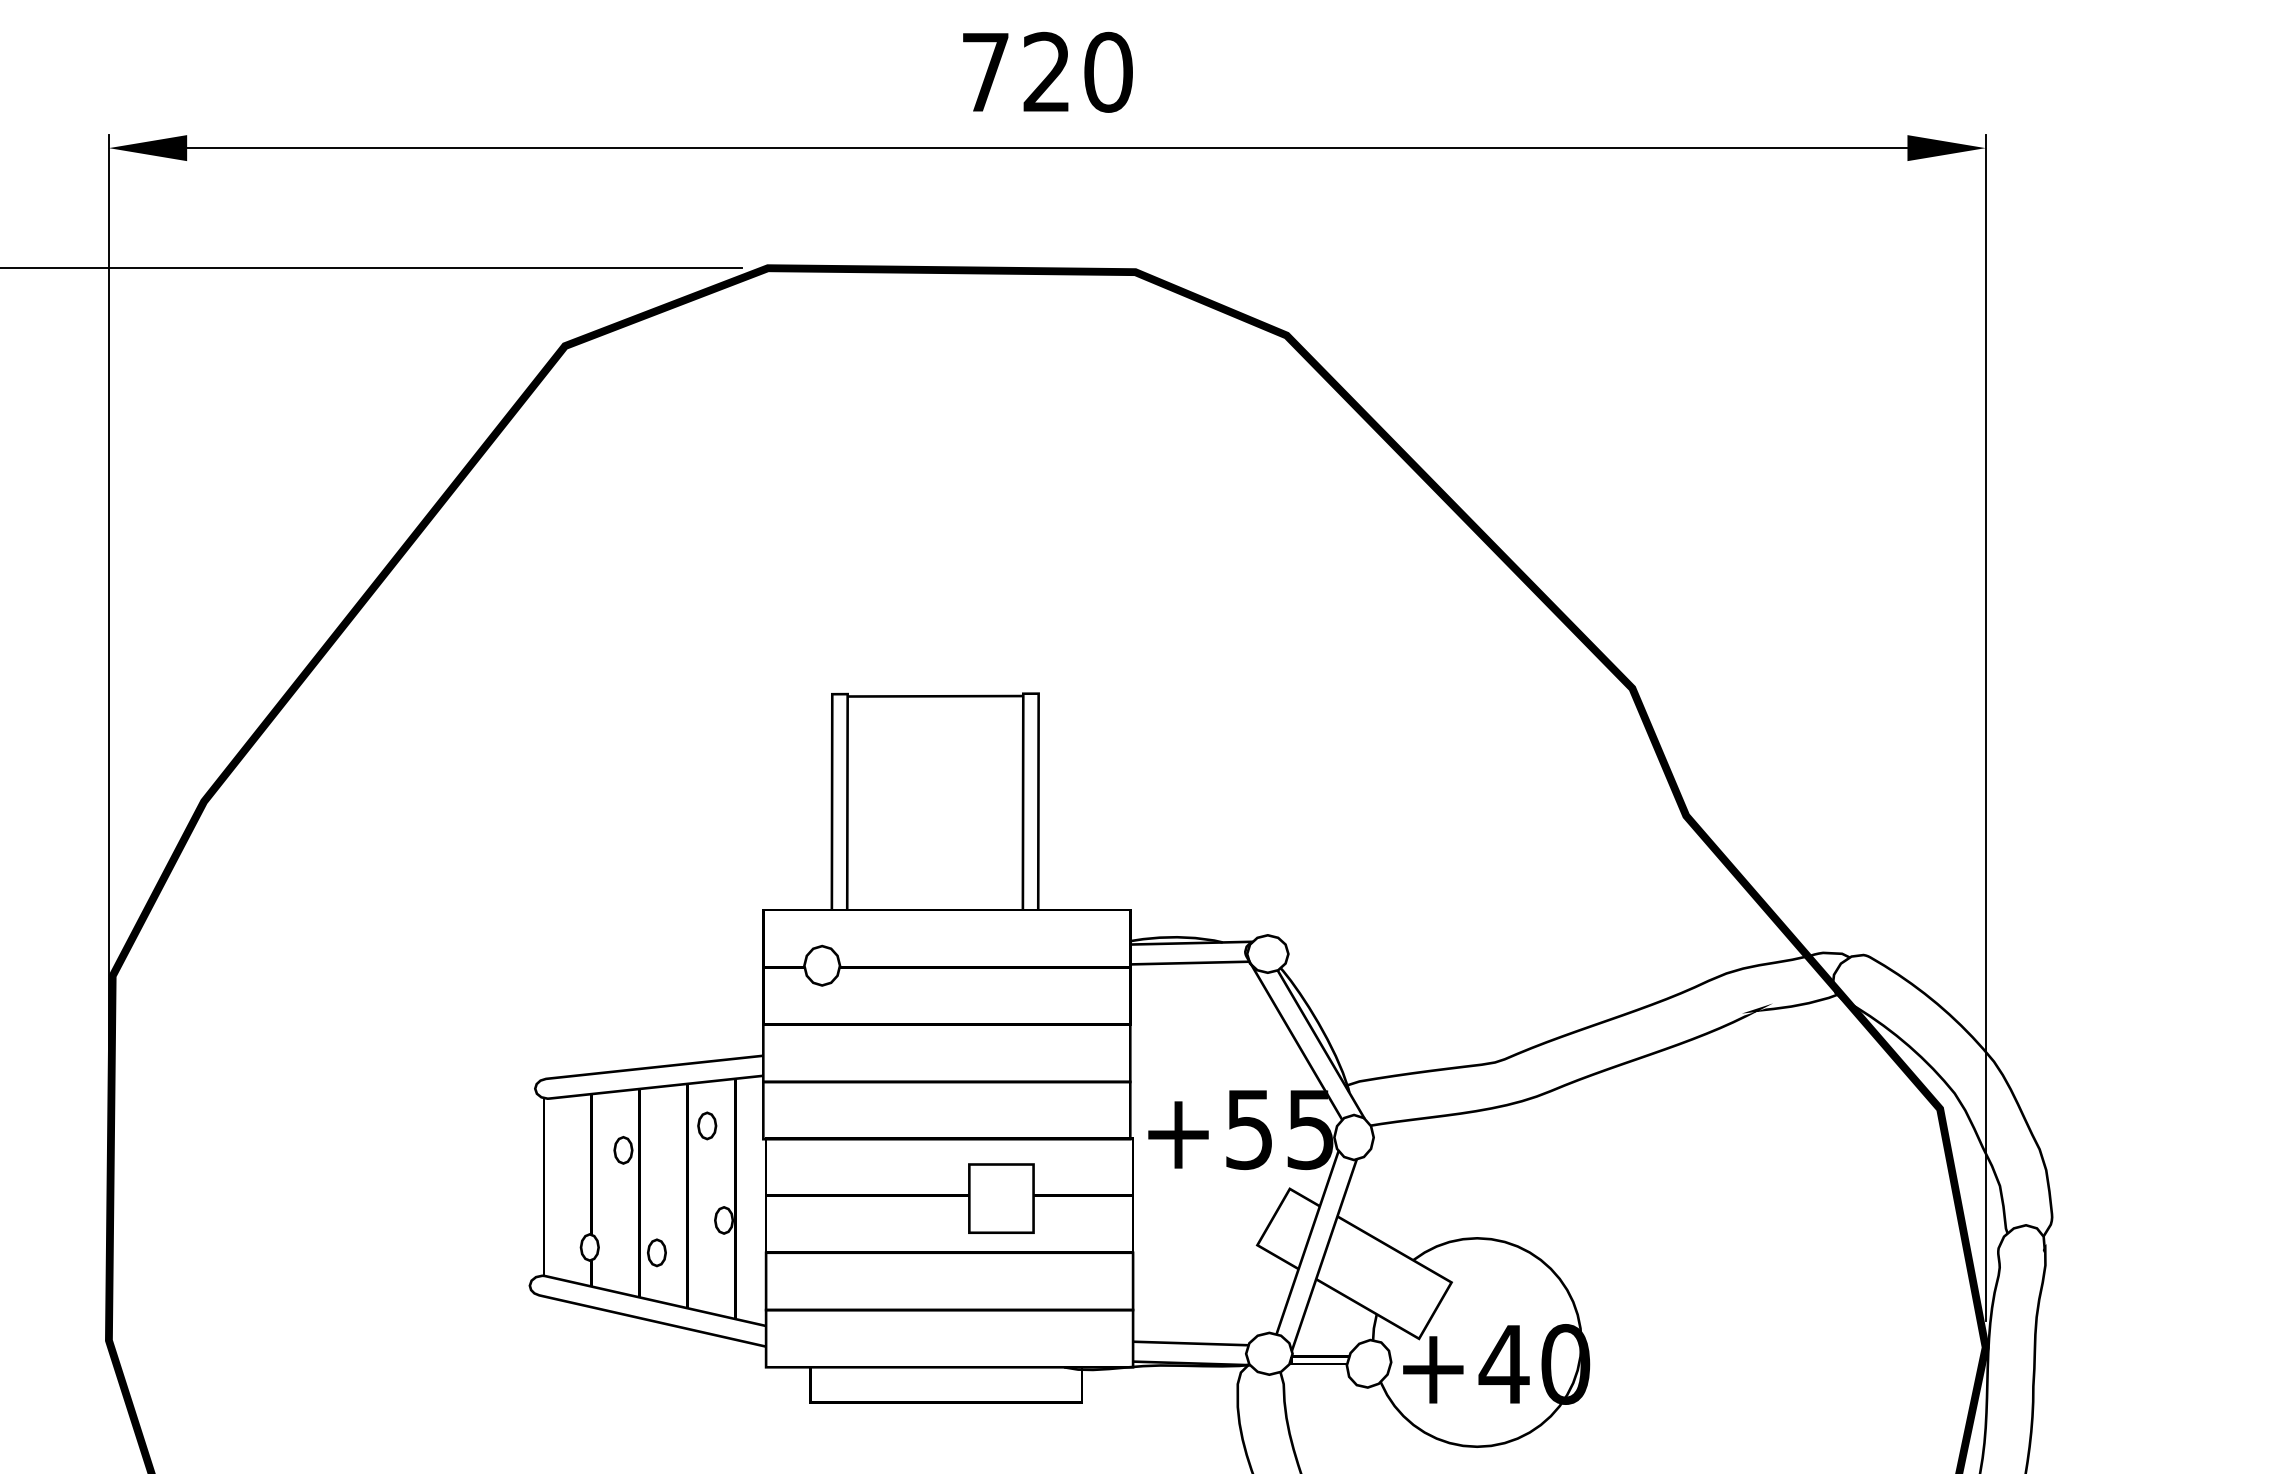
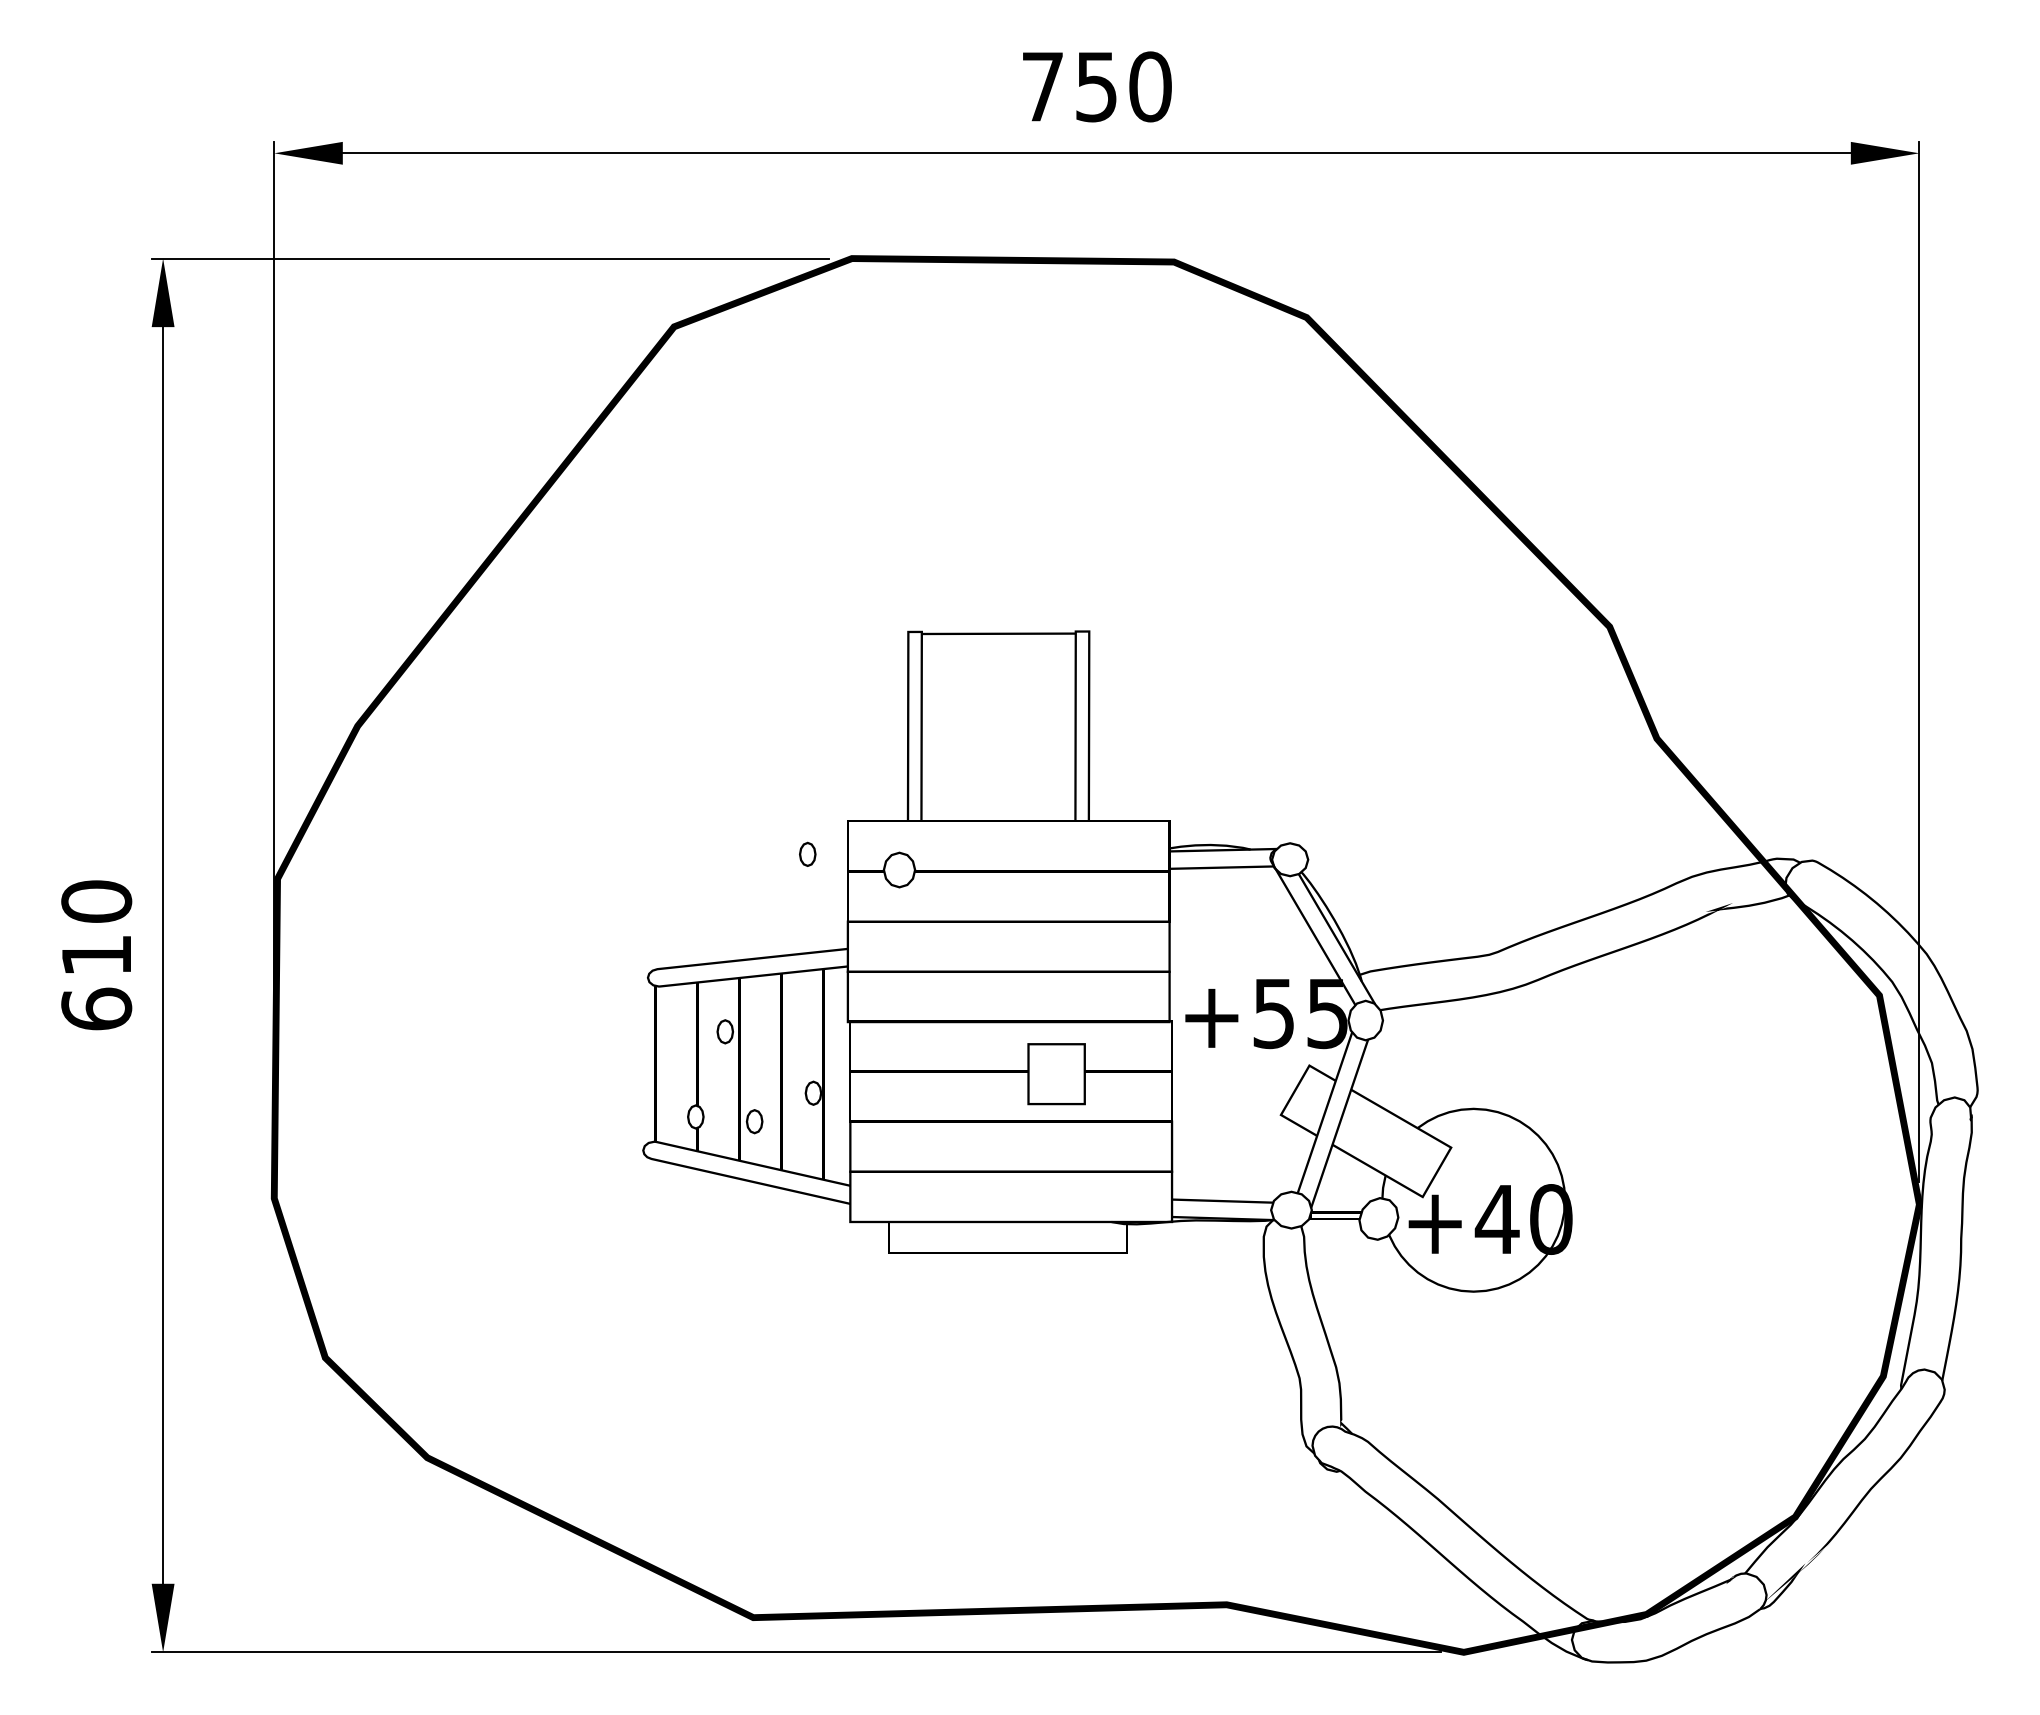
text: (1046, 71) -> (1096, 86), 720 -> 750
part: (706, 1124) -> (807, 853), moved

